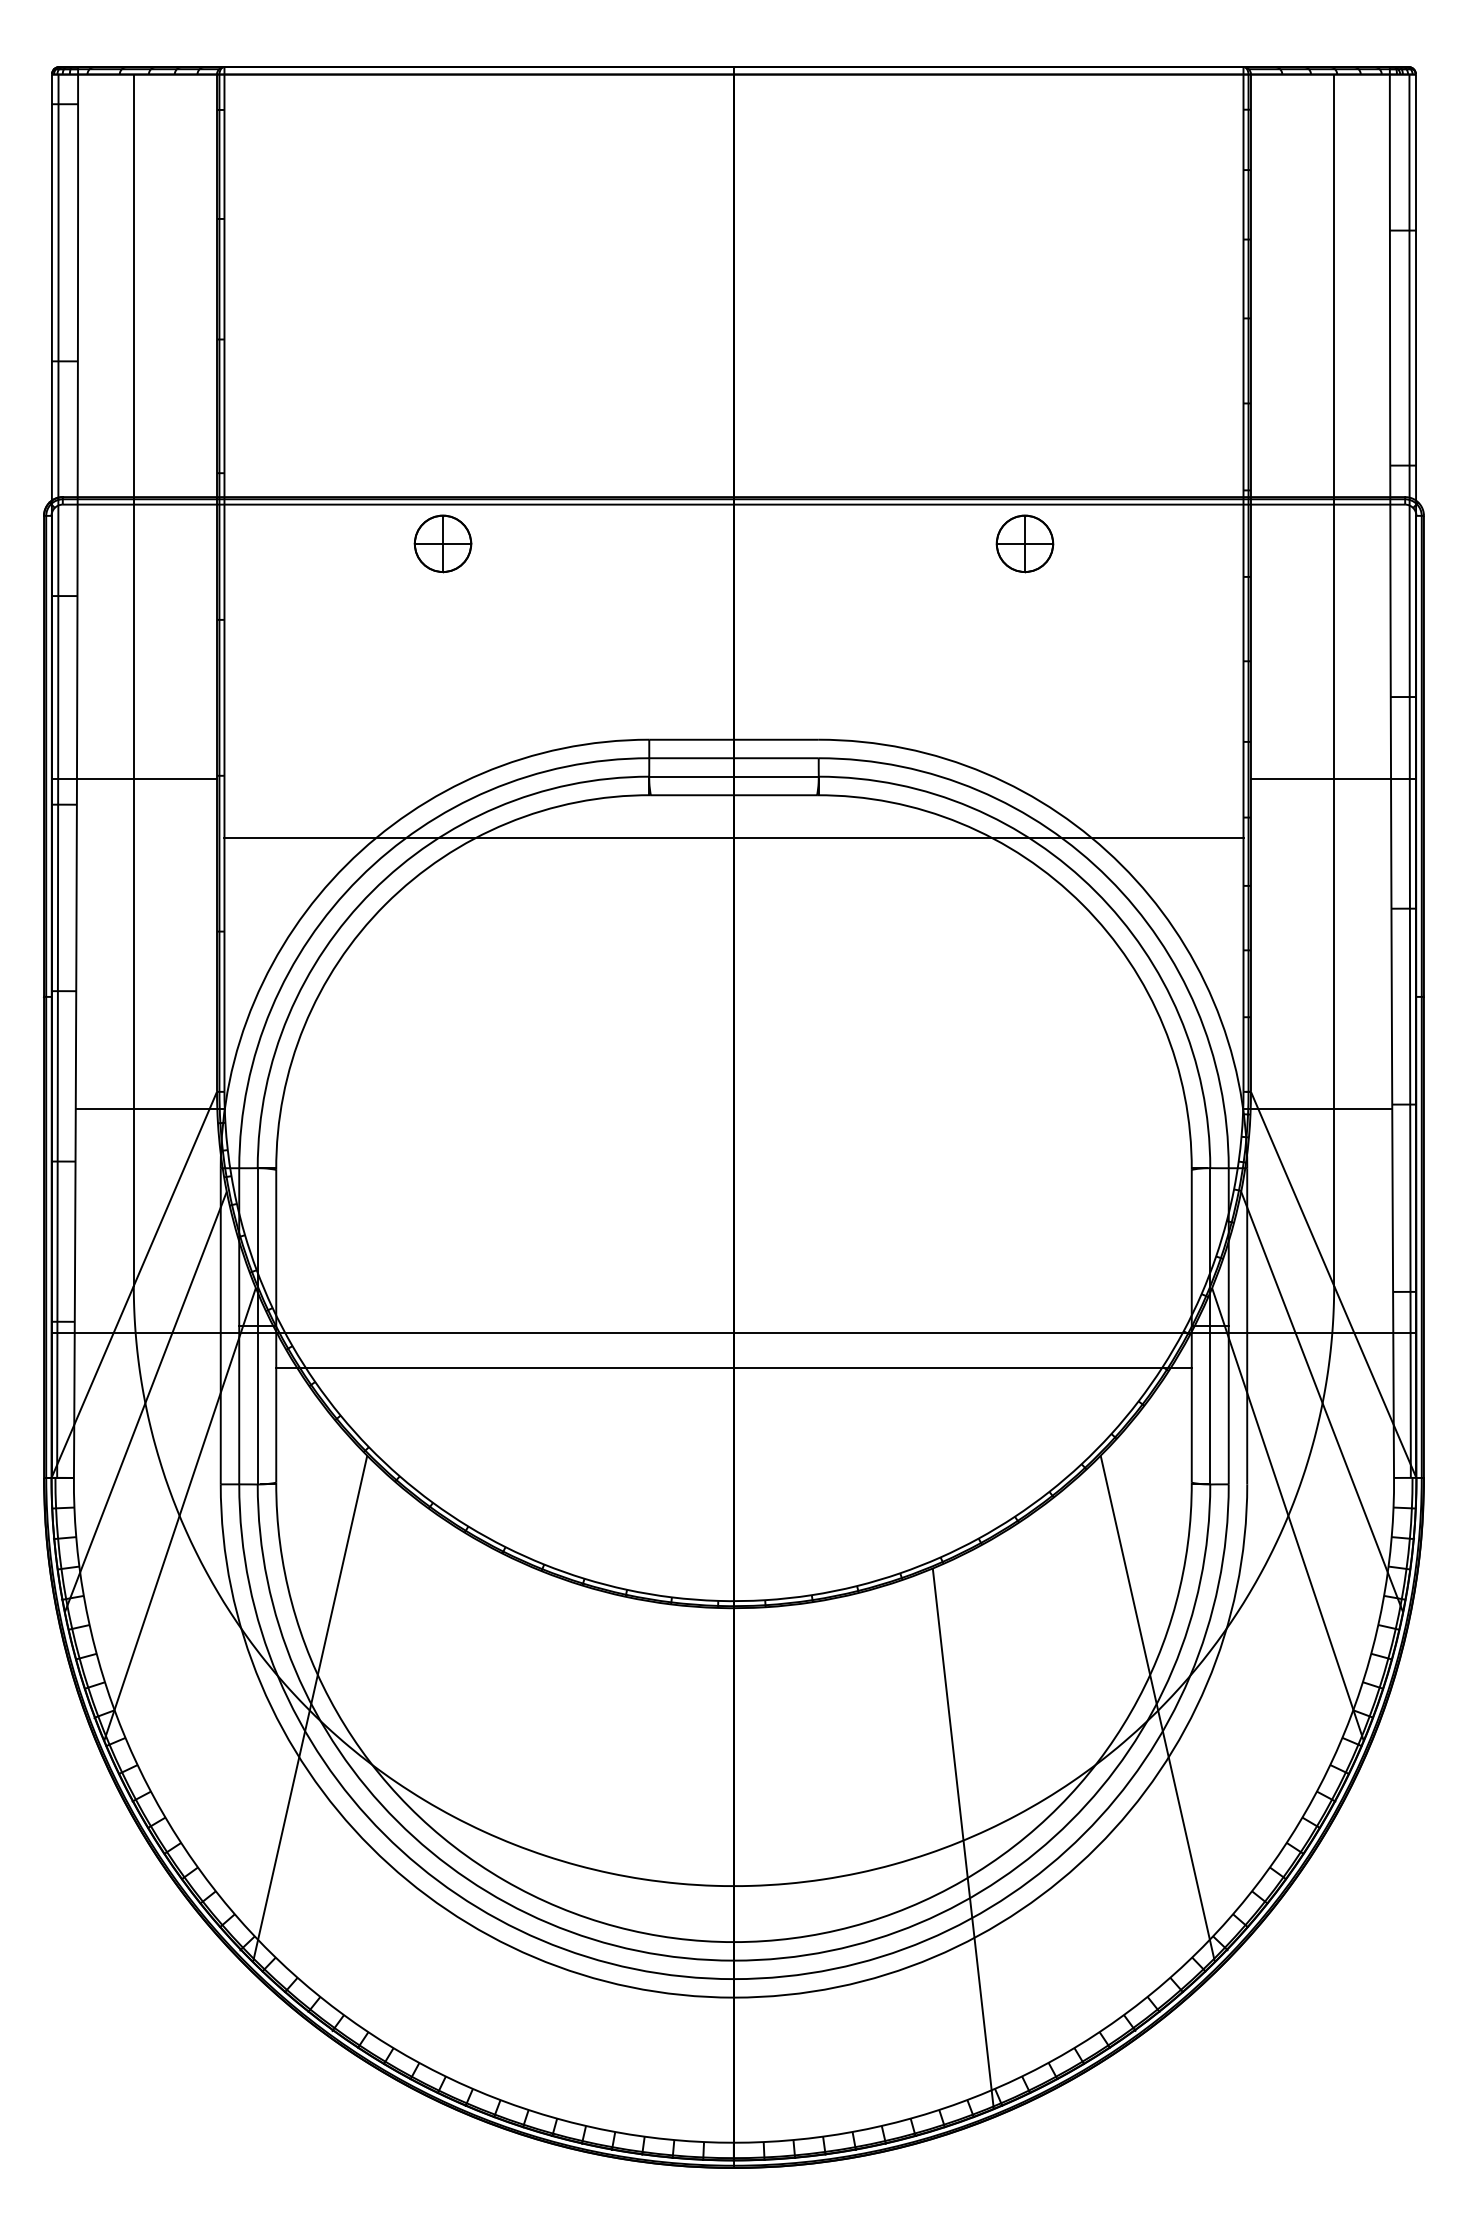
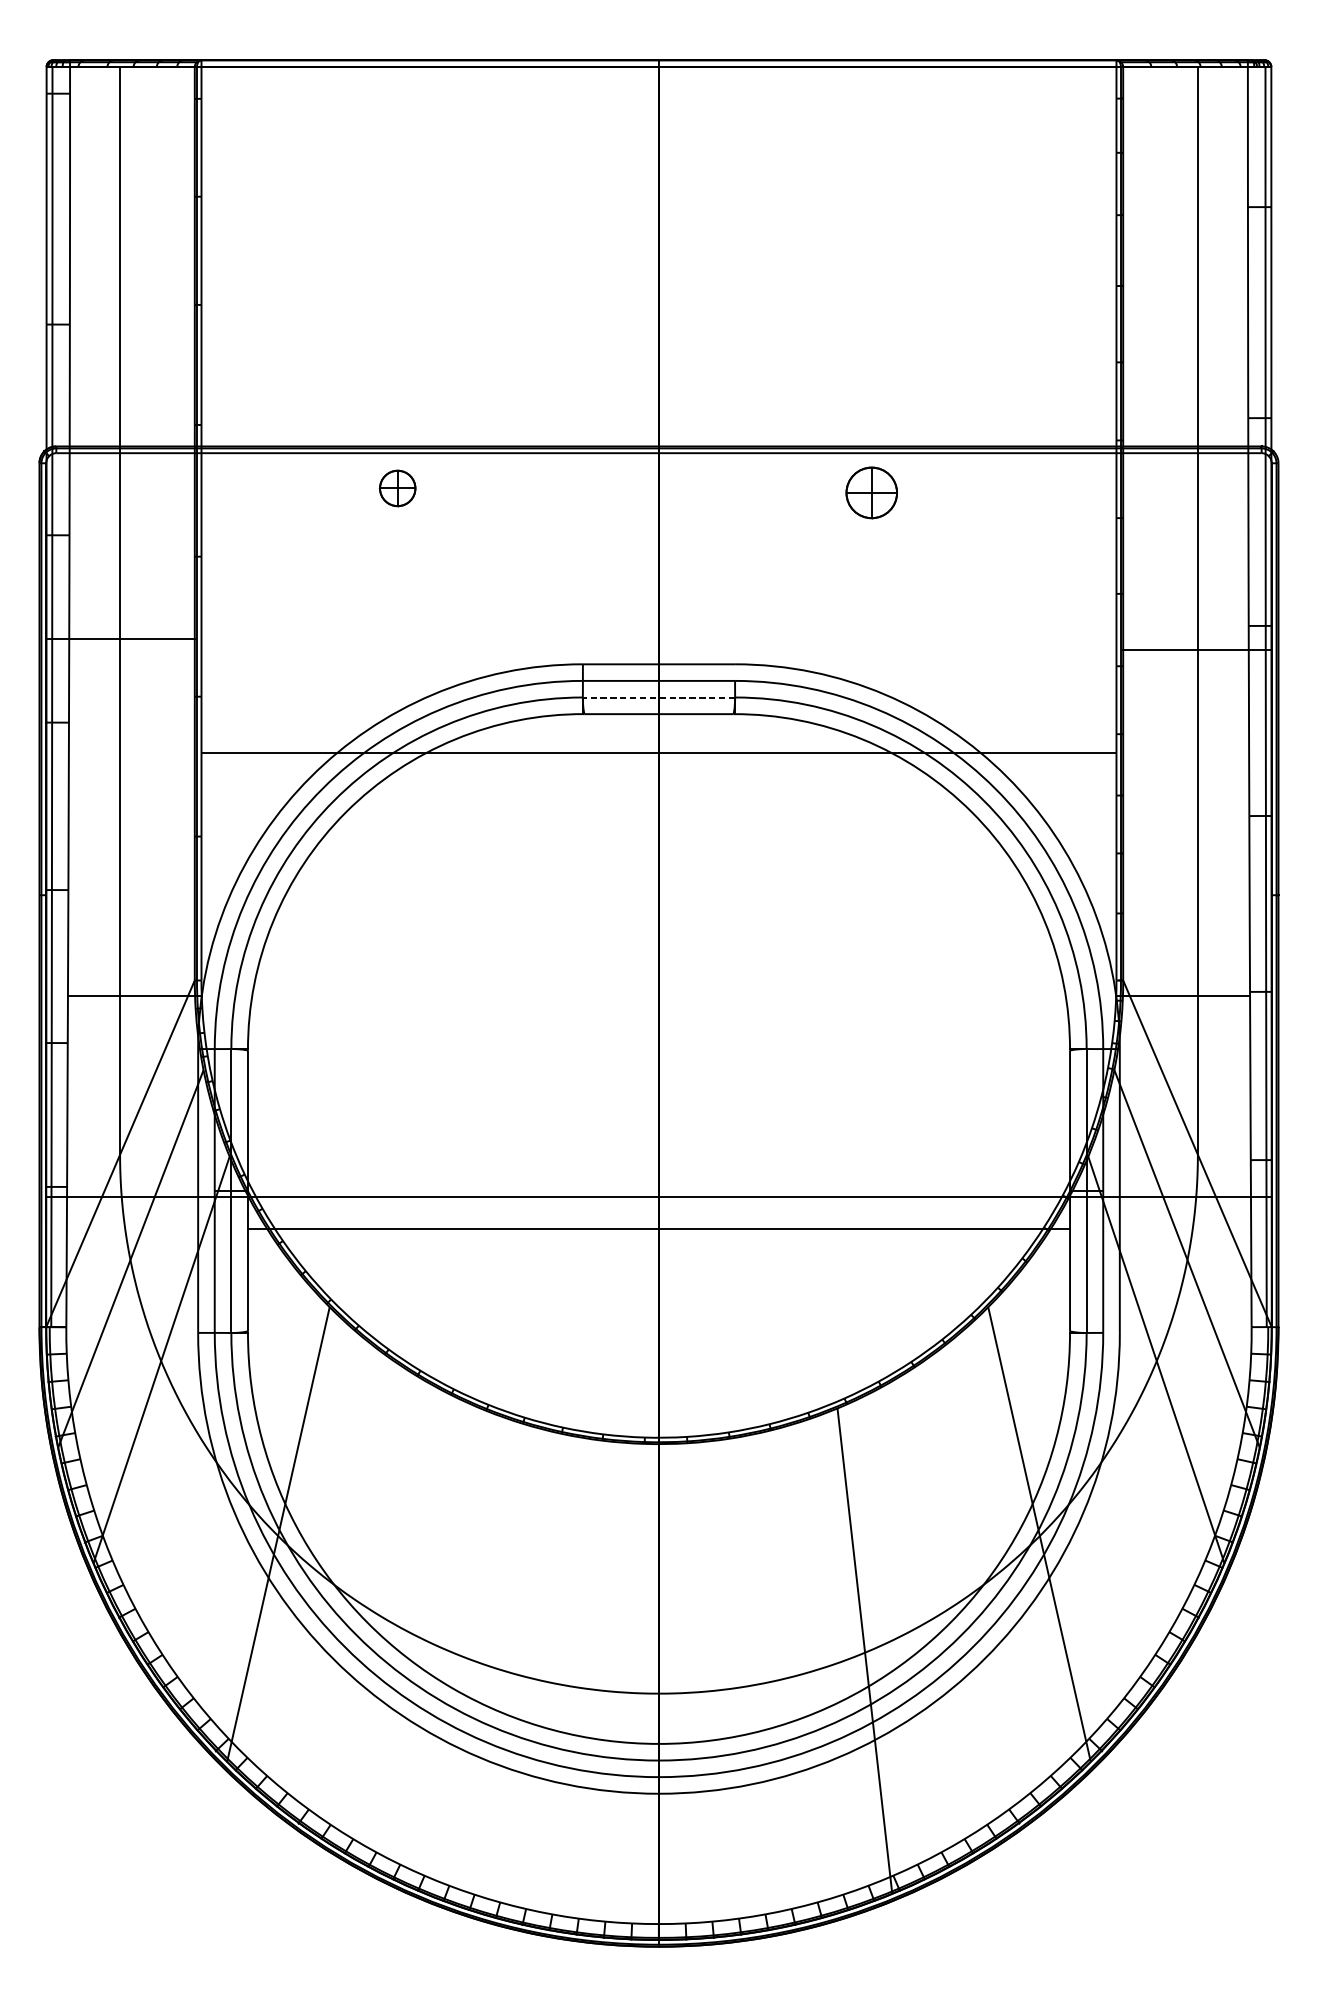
part: (442, 543) -> (397, 488), size x0.7
part: (1024, 543) -> (871, 492), moved
line: (733, 776) -> (658, 697), solid -> dashed
line: (134, 779) -> (120, 638), moved
line: (1333, 779) -> (1197, 649), moved

